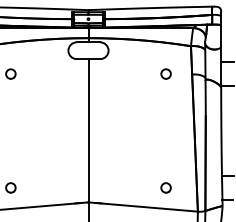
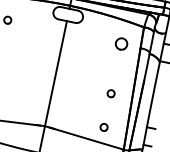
circle: (165, 73) -> (121, 43), size x1.6
circle: (165, 141) -> (110, 93), added

